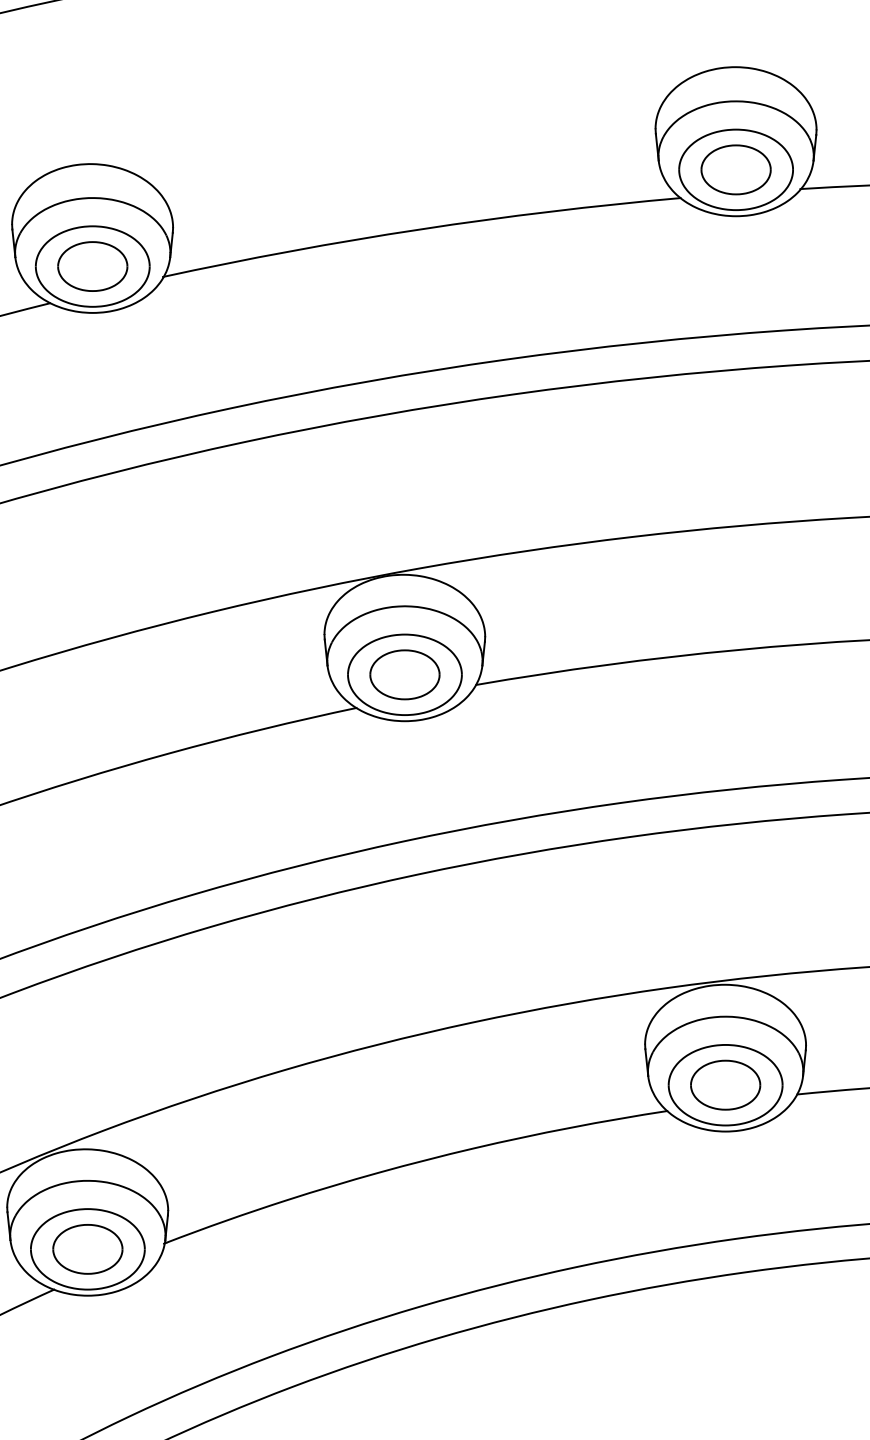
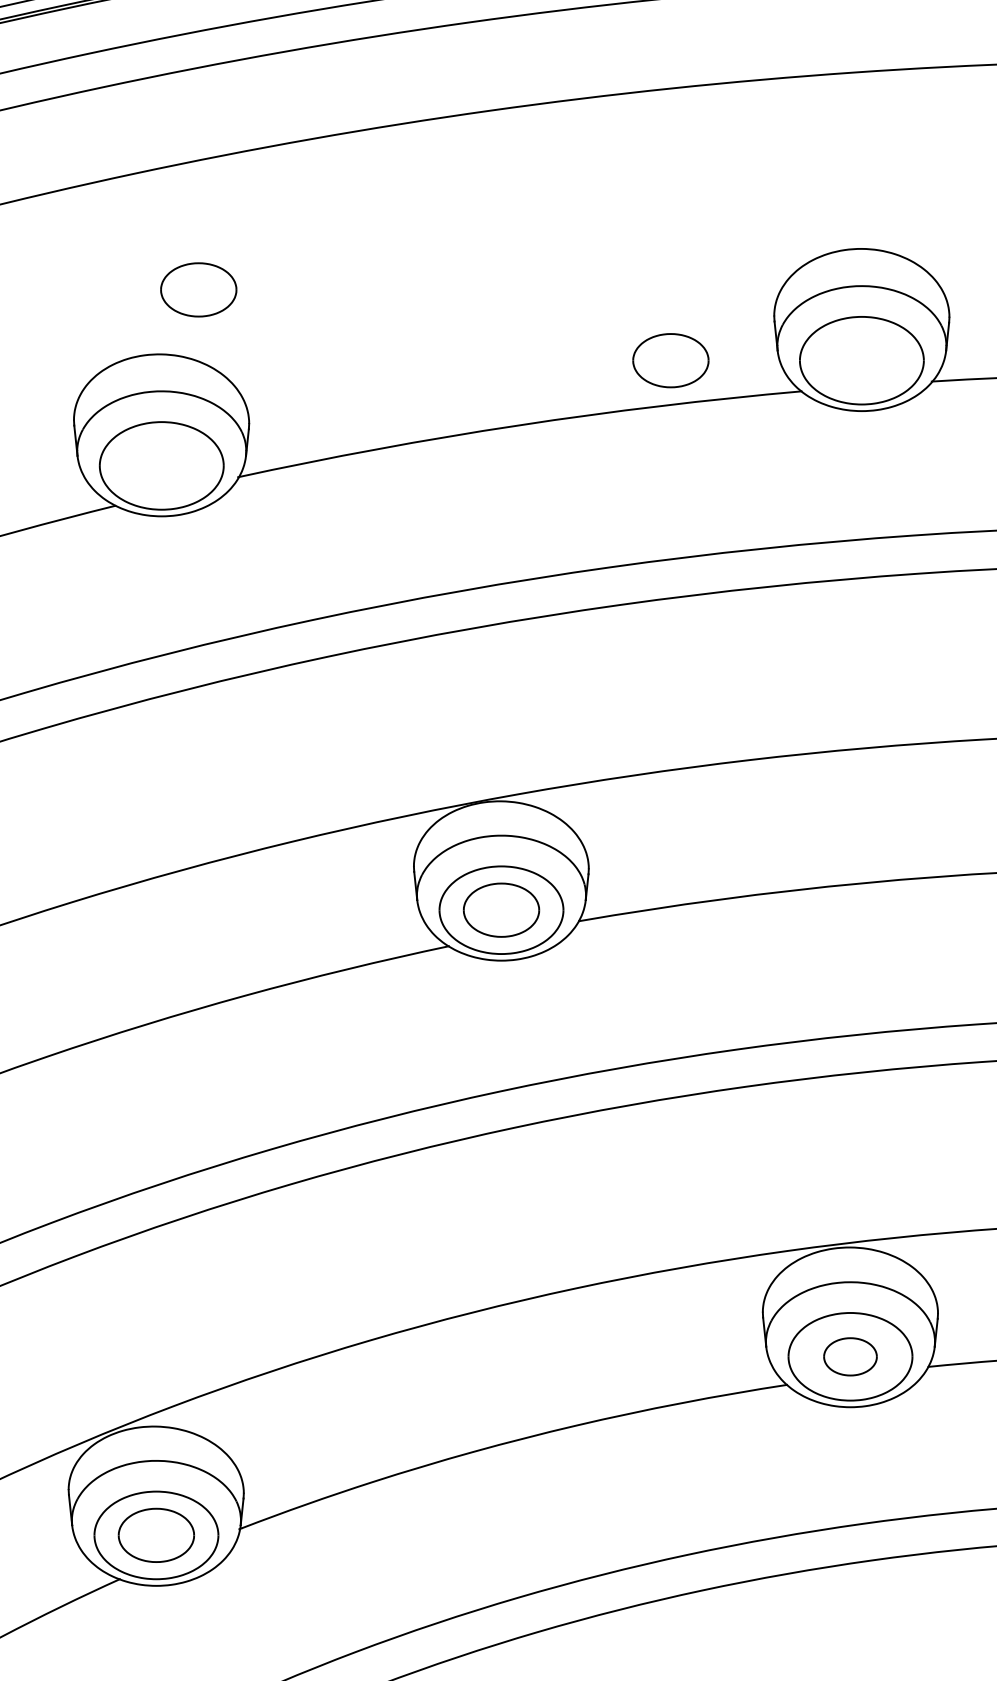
part: (735, 169) -> (670, 360), moved
part: (92, 266) -> (198, 289), moved
part: (725, 1084) -> (850, 1356), size x0.7

